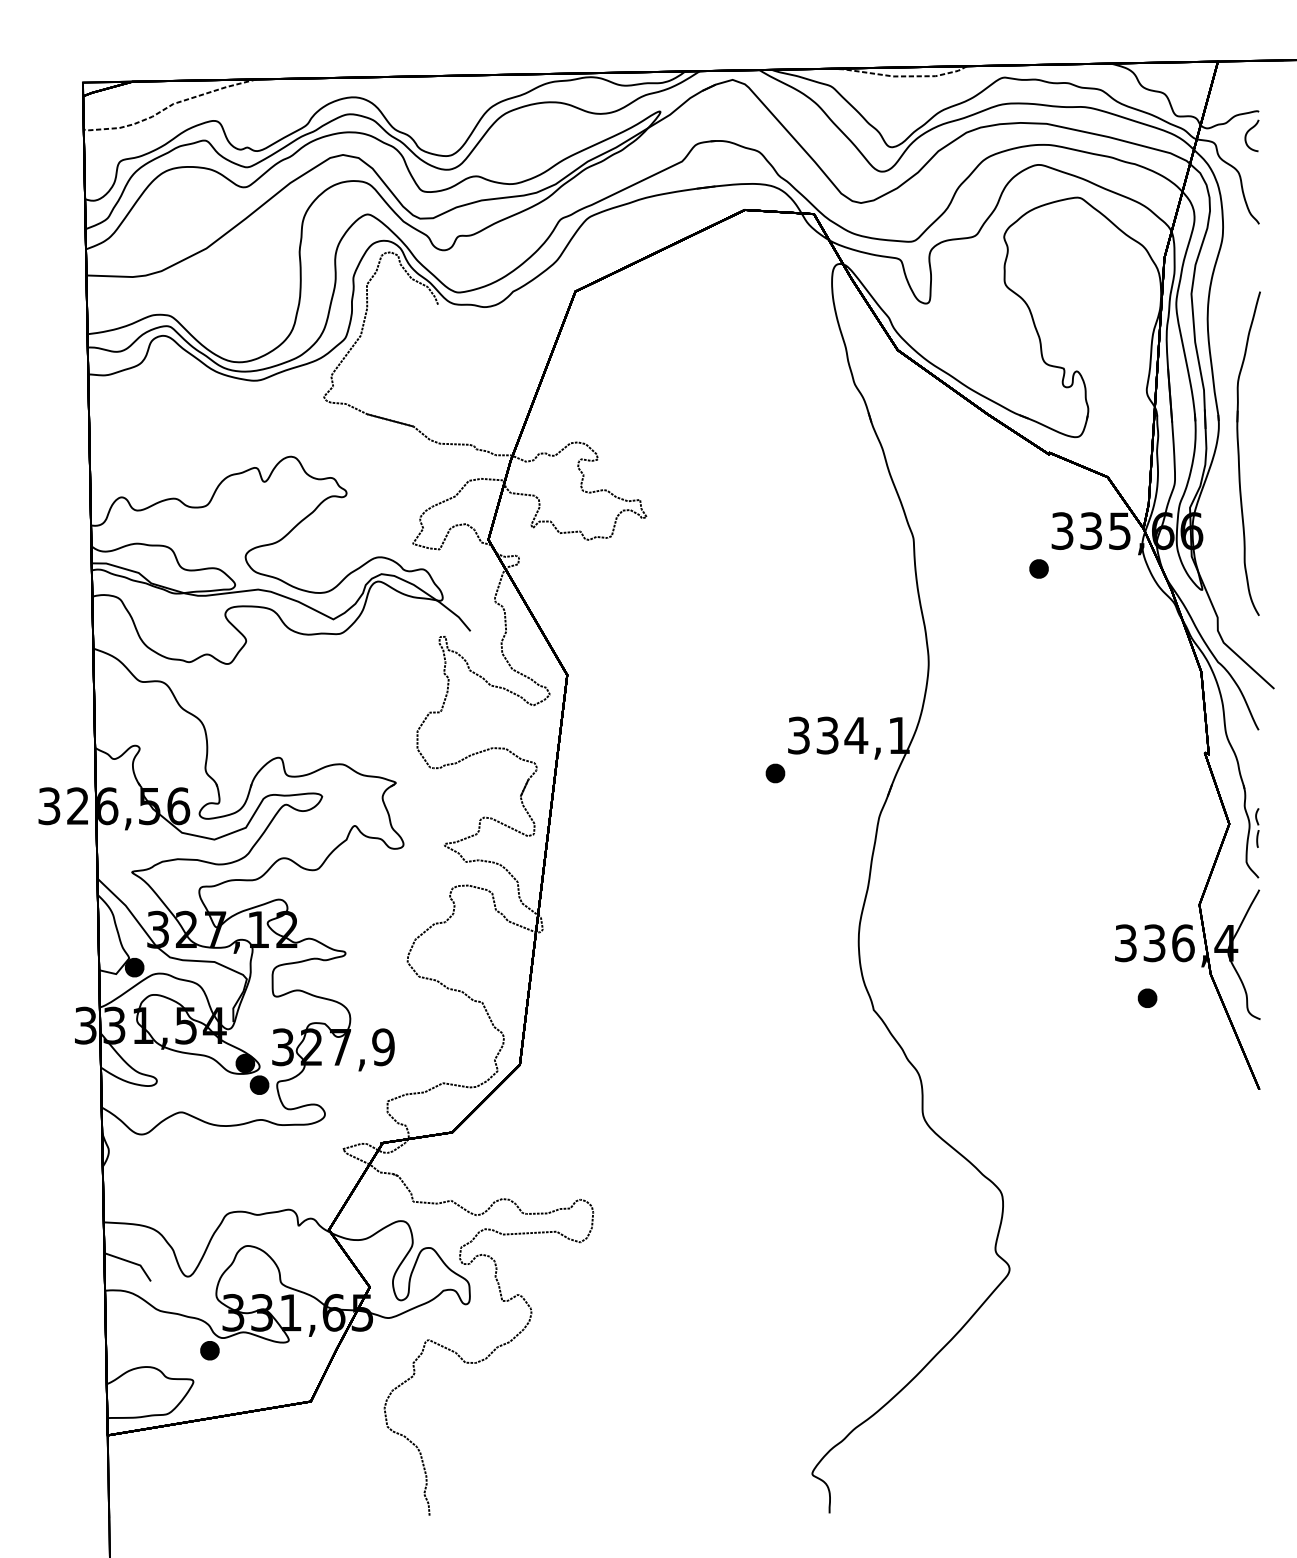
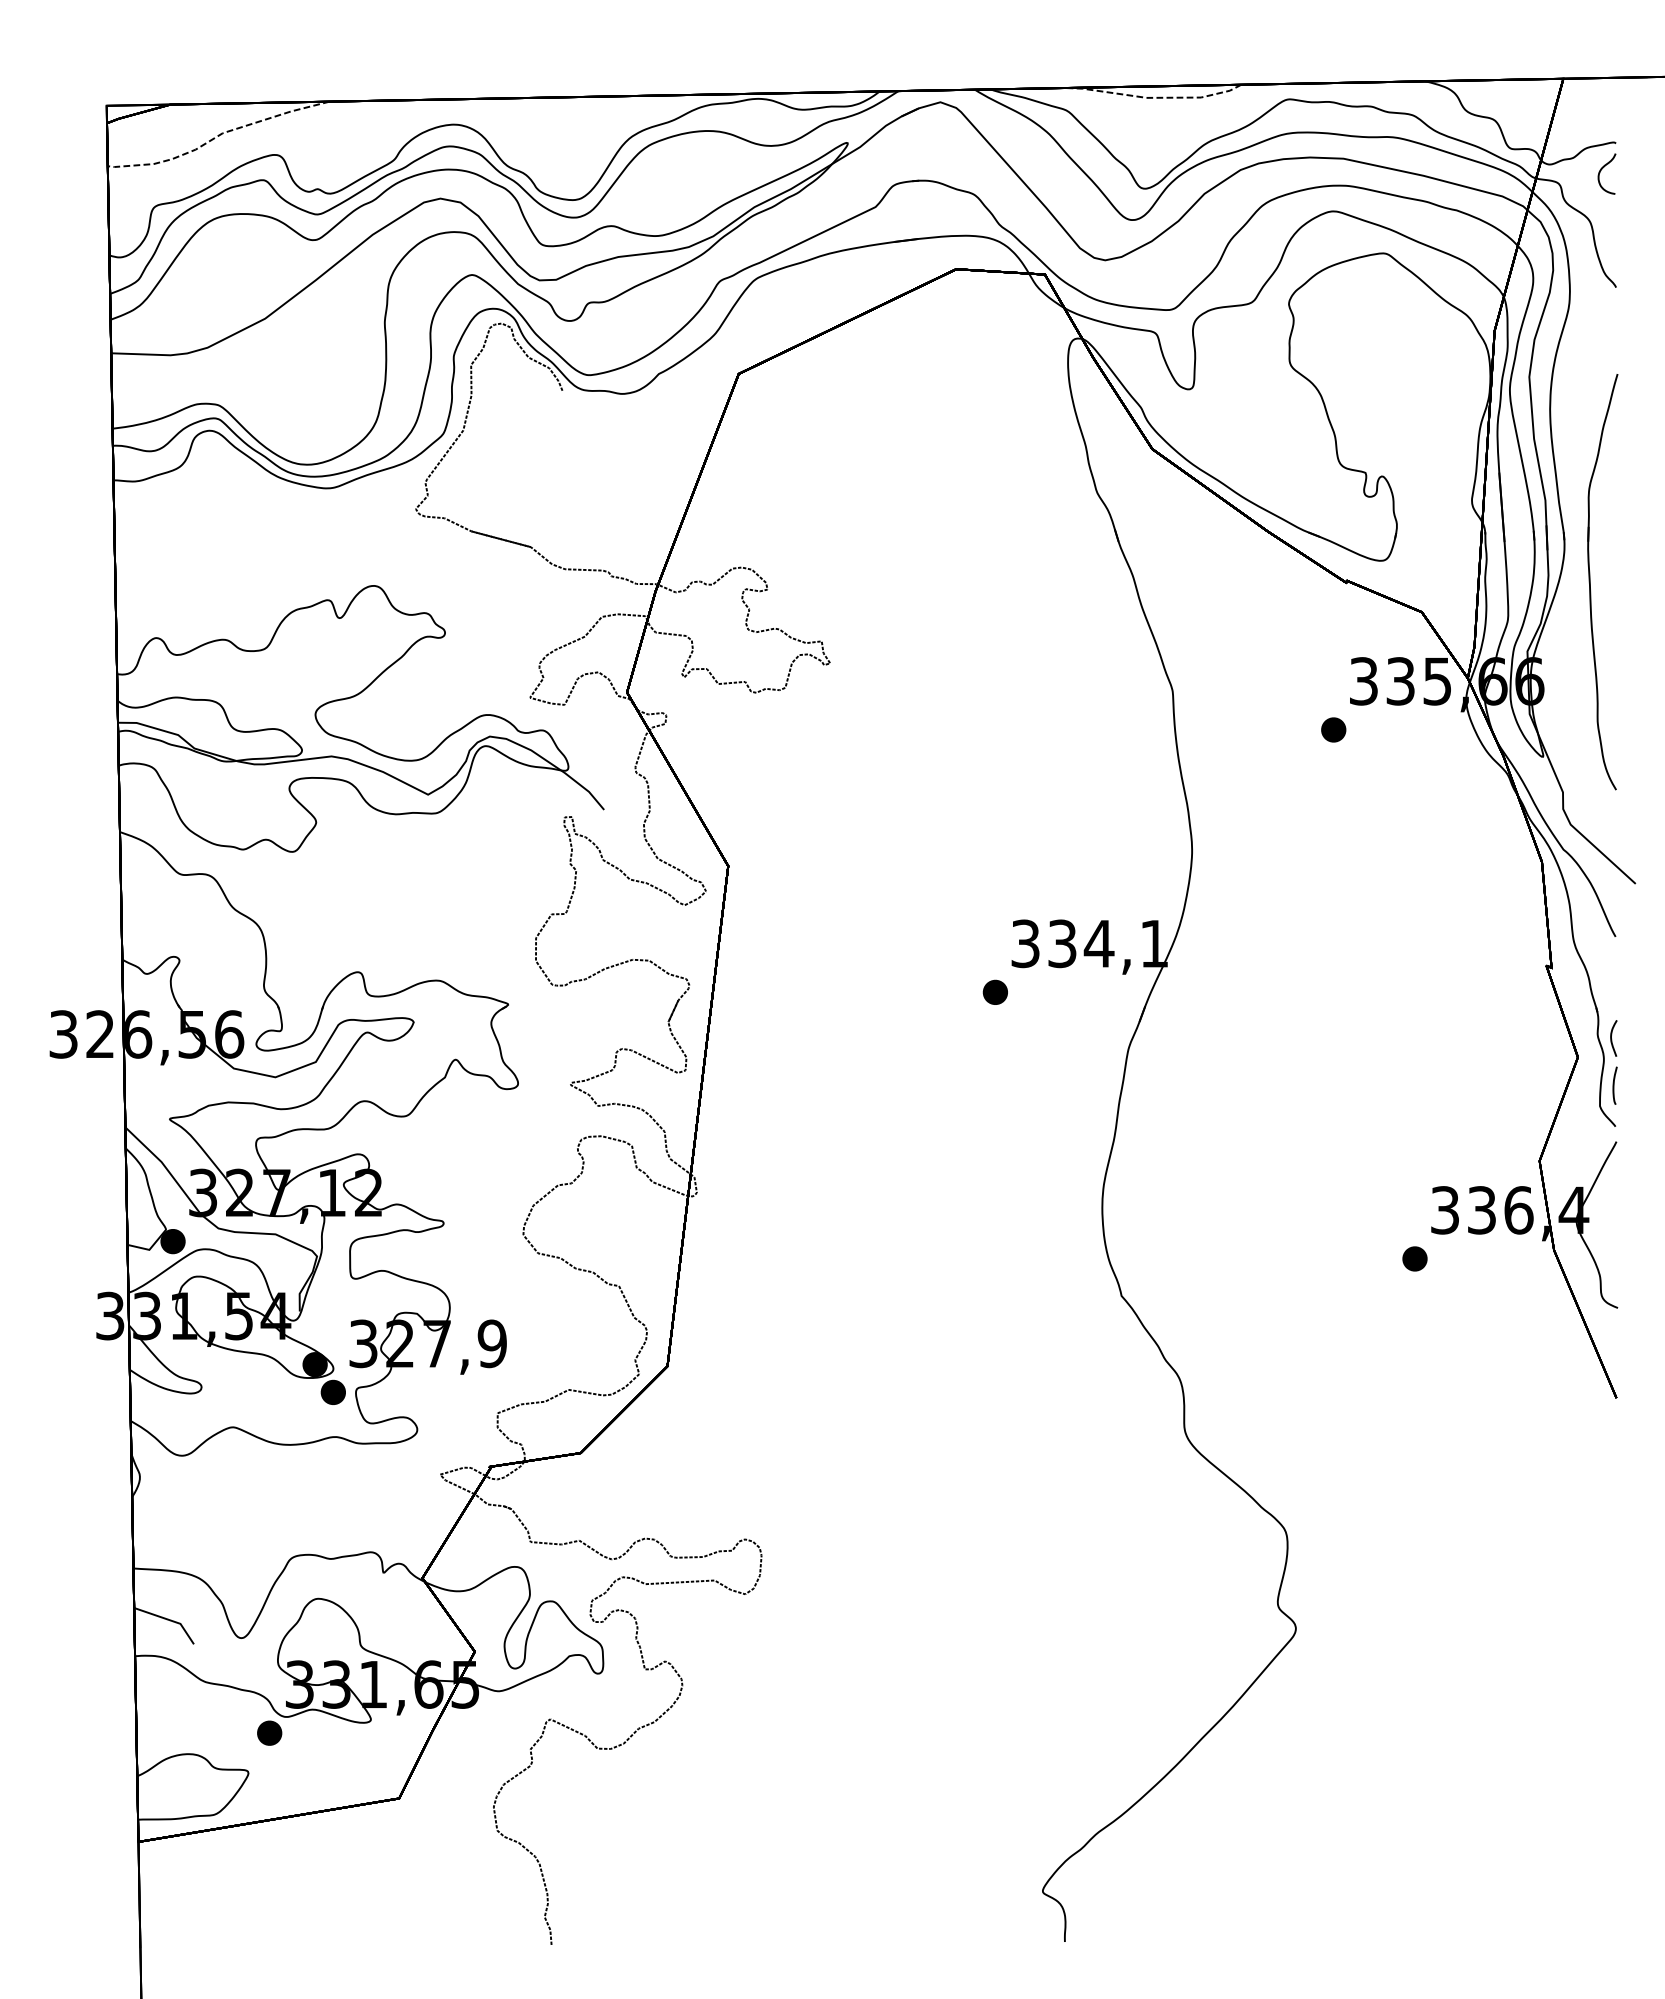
part: (1257, 828) -> (1613, 1062), size x1.67
part: (1147, 997) -> (1414, 1258), moved

